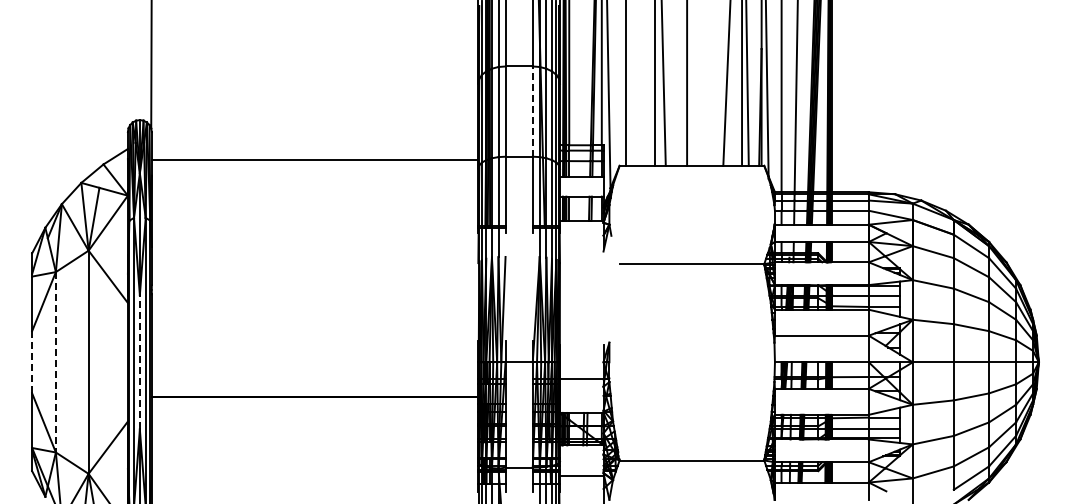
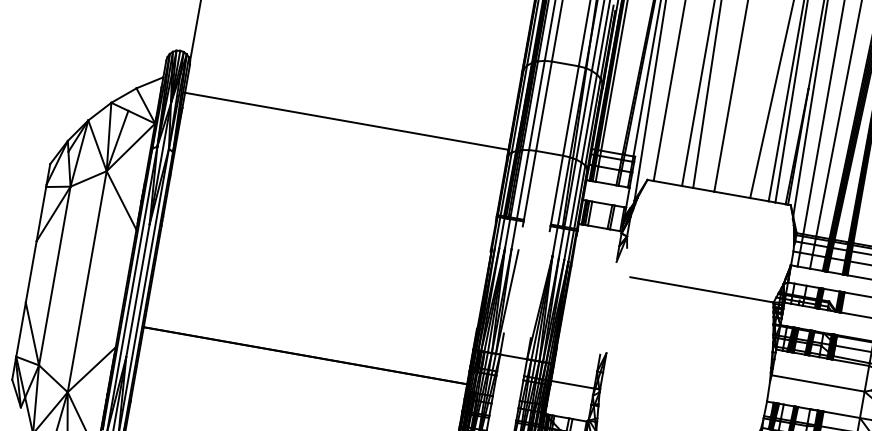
line: (532, 111) -> (570, 110), dashed -> solid
line: (139, 361) -> (137, 289), dashed -> solid
line: (32, 362) -> (31, 272), dashed -> solid
line: (55, 362) -> (54, 276), dashed -> solid

